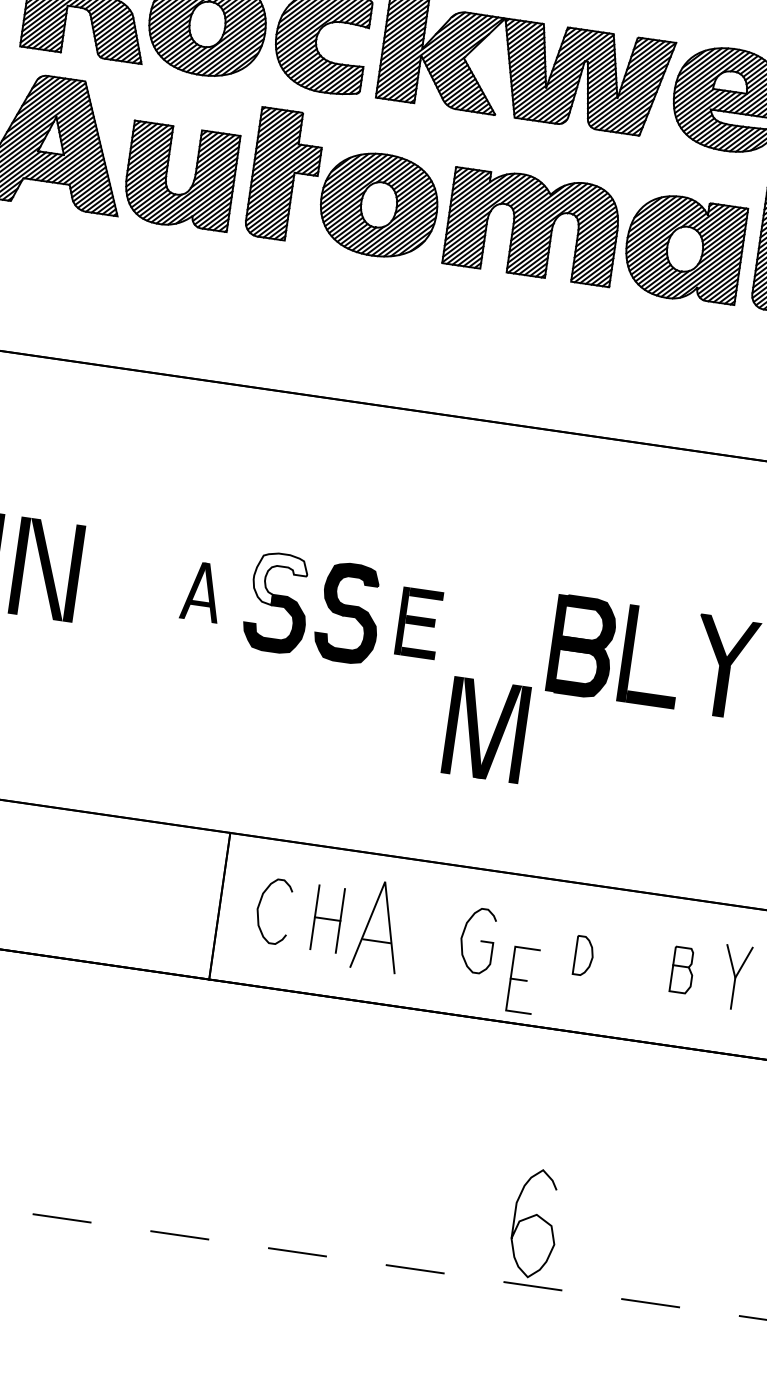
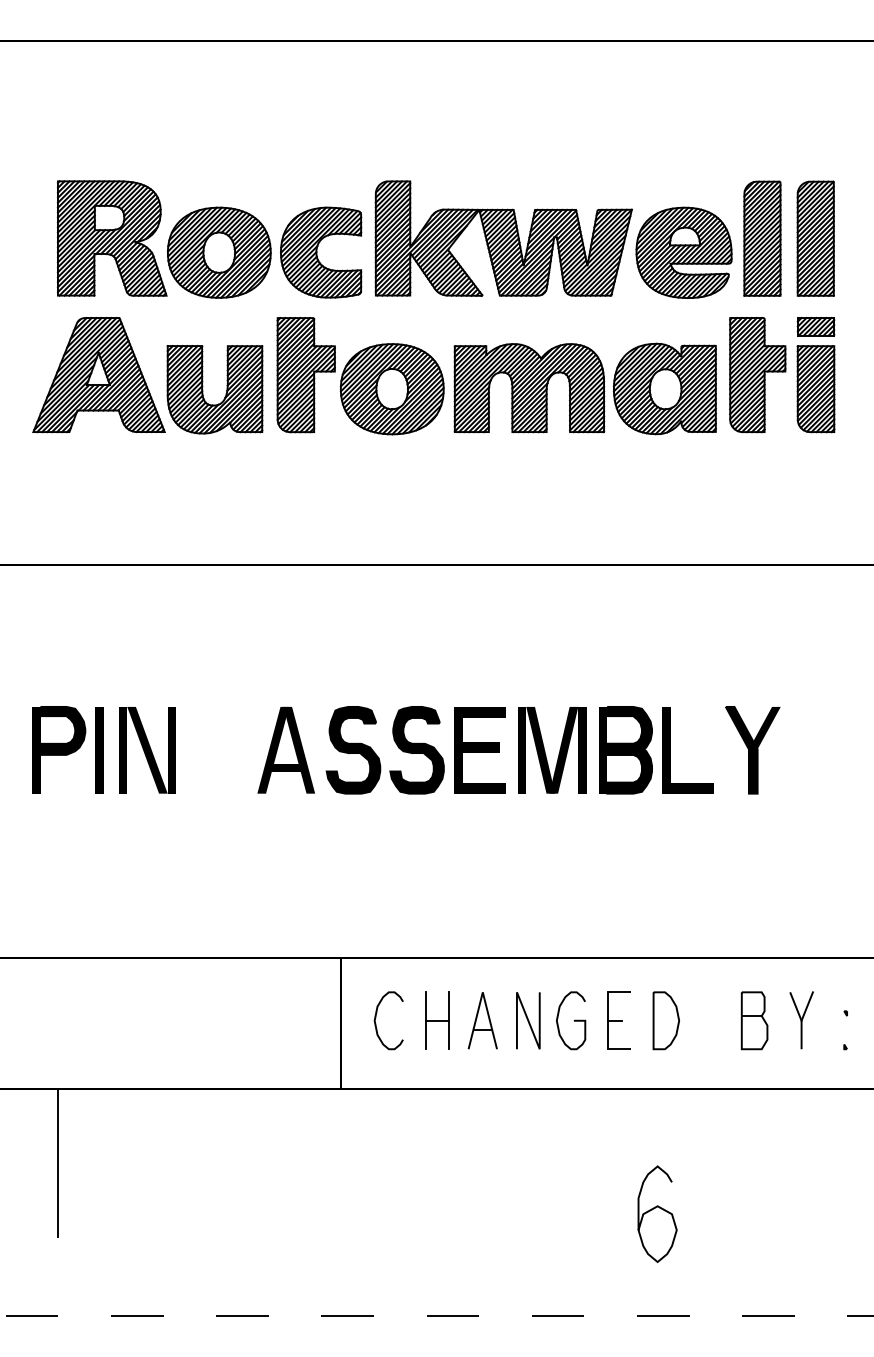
fill: (279, 579) -> (352, 729), added
part: (201, 591) -> (285, 749), size x1.67
part: (418, 623) -> (479, 750), size x1.43
part: (492, 734) -> (558, 753), moved
part: (378, 926) -> (482, 1020), size x0.71
line: (429, 933) -> (528, 1020), added
part: (584, 955) -> (666, 1020), size x1.67
part: (682, 969) -> (754, 1020), size x1.43
part: (522, 979) -> (618, 1020), moved
curve: (532, 1217) -> (654, 1209), moved

